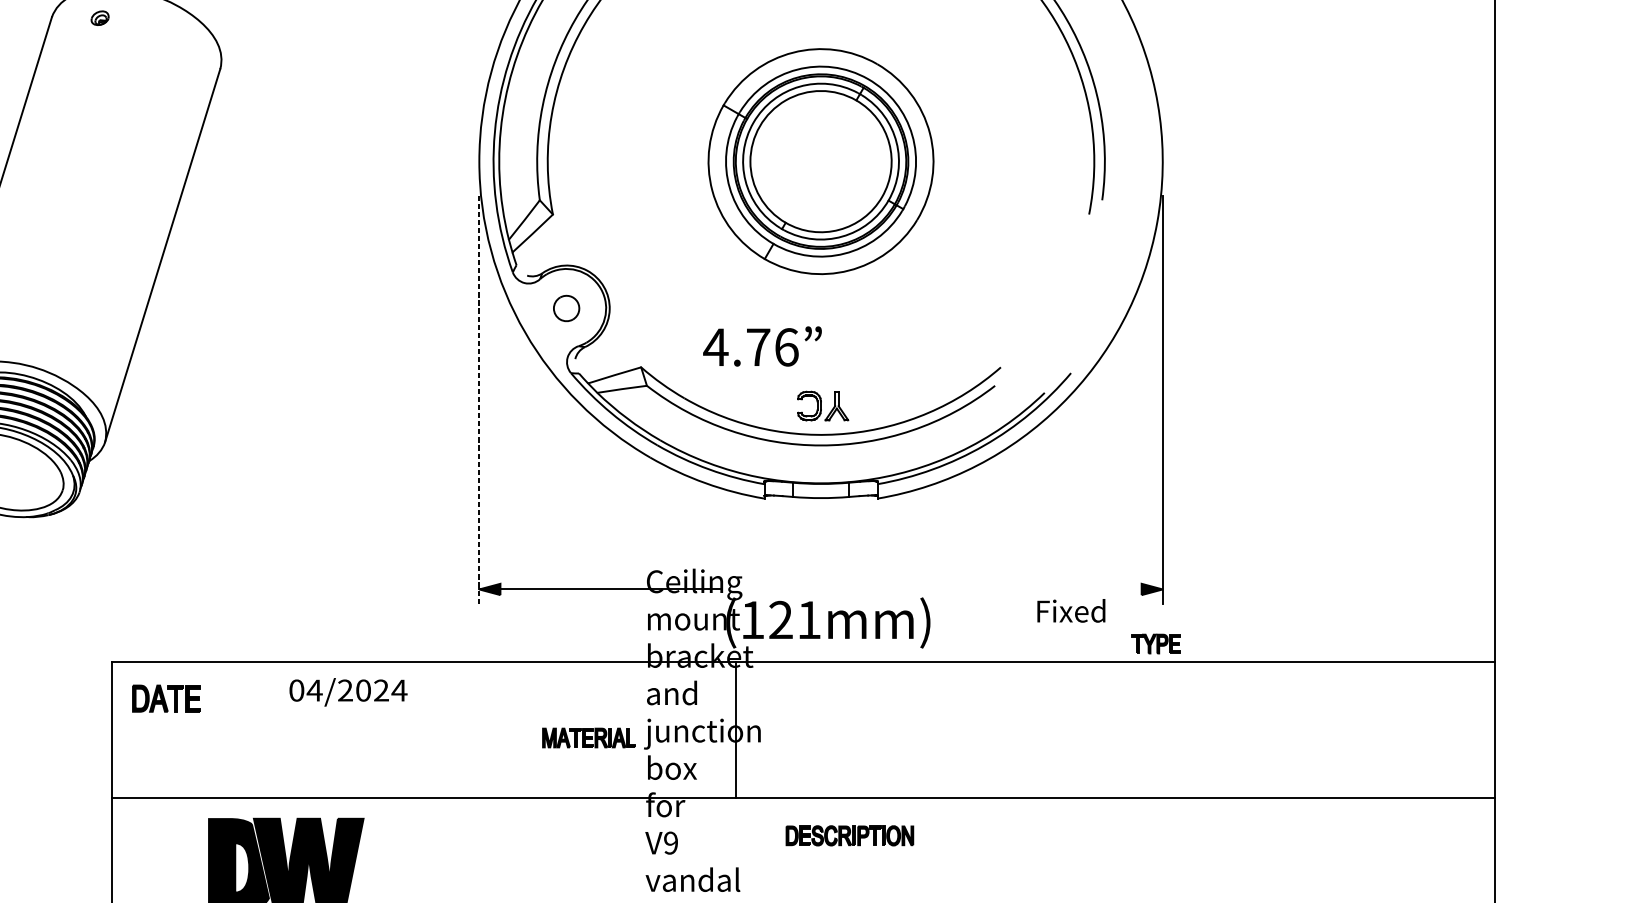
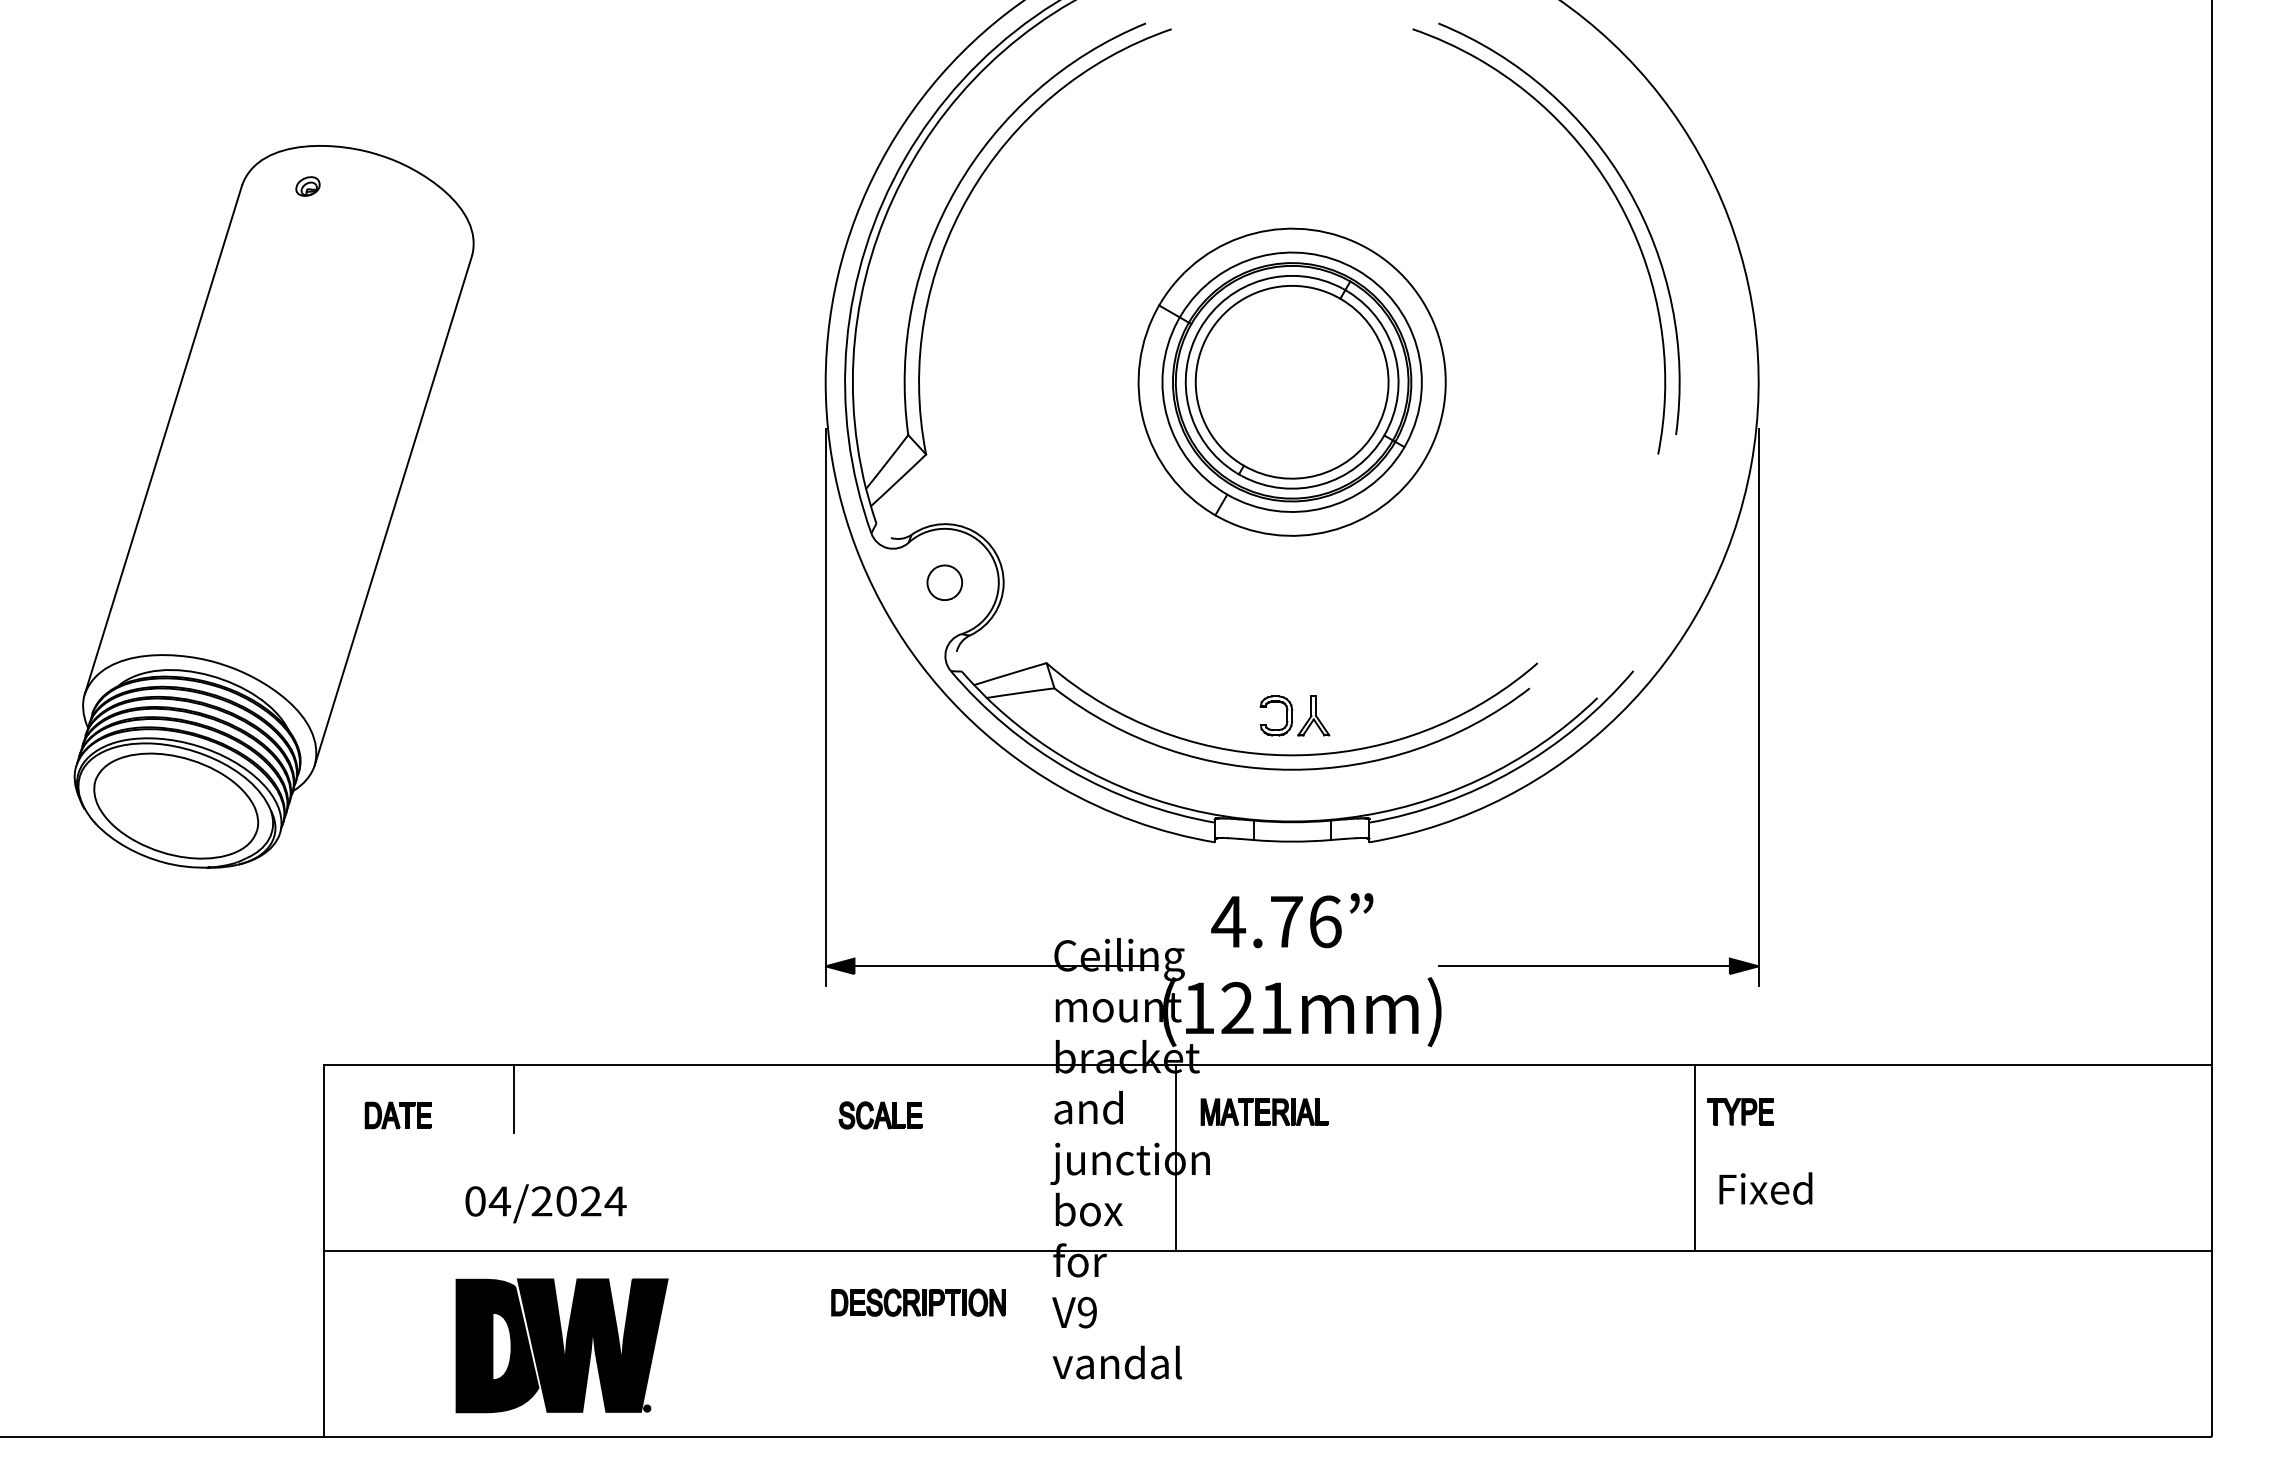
text: (762, 346) -> (1292, 920), moved
line: (479, 399) -> (825, 707), dashed -> solid
line: (1045, 589) -> (1598, 966), added
text: (1071, 610) -> (1765, 1188), moved
part: (1156, 643) -> (1740, 1111), moved
line: (250, 686) -> (513, 1098), added
text: (348, 692) -> (545, 1203), moved
part: (165, 698) -> (397, 1115), size x0.71
part: (519, 698) -> (880, 1115), added
line: (1116, 729) -> (1695, 1157), added
part: (589, 737) -> (1264, 1111), moved
part: (849, 835) -> (918, 1302), moved

